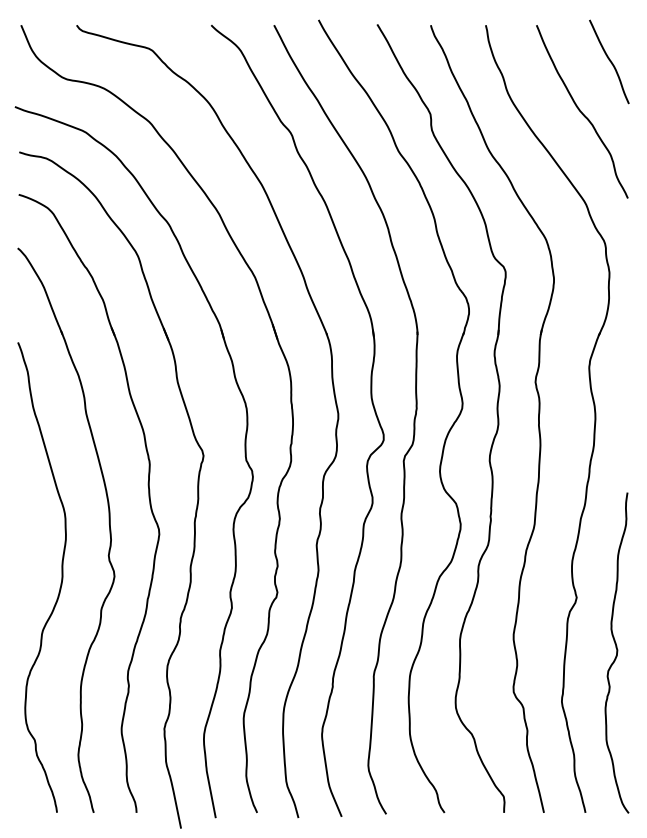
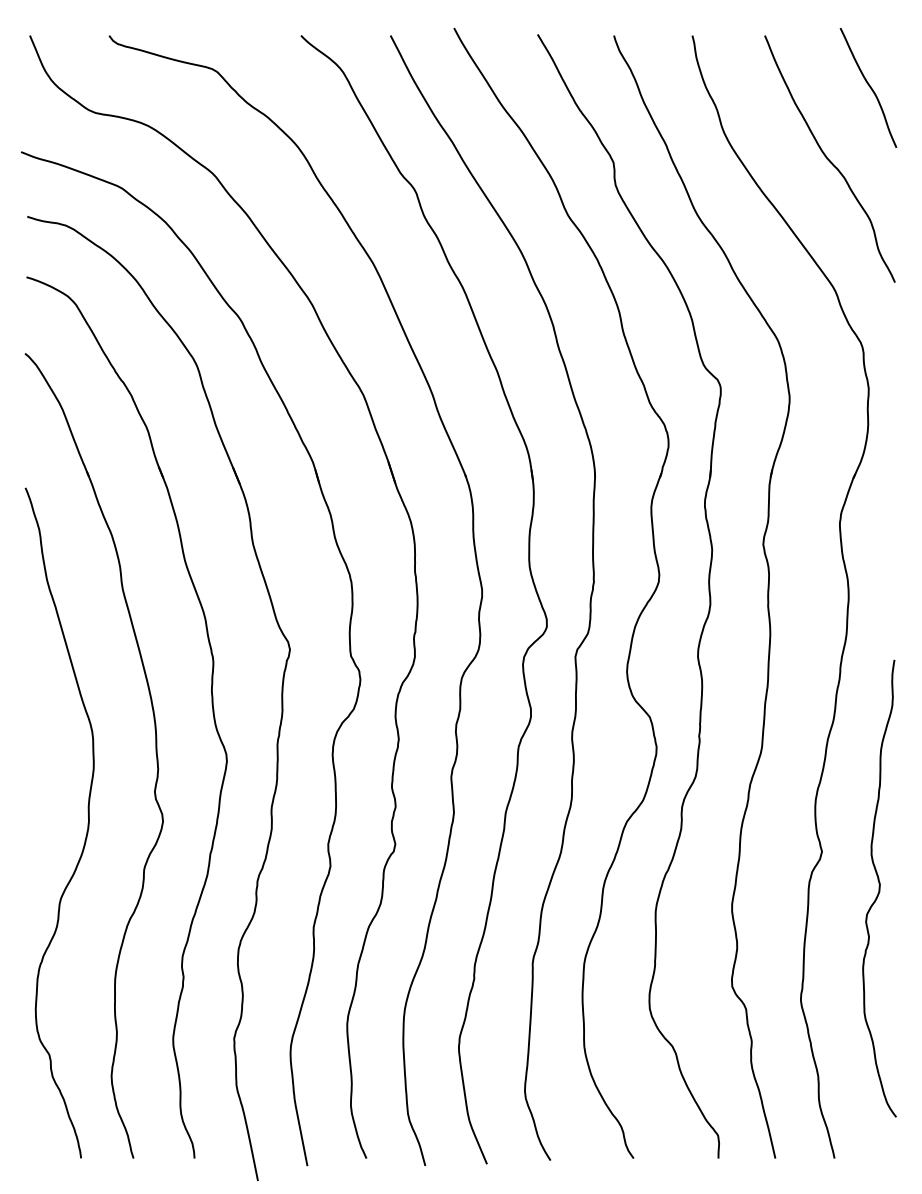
curve: (617, 652) -> (879, 888), moved

